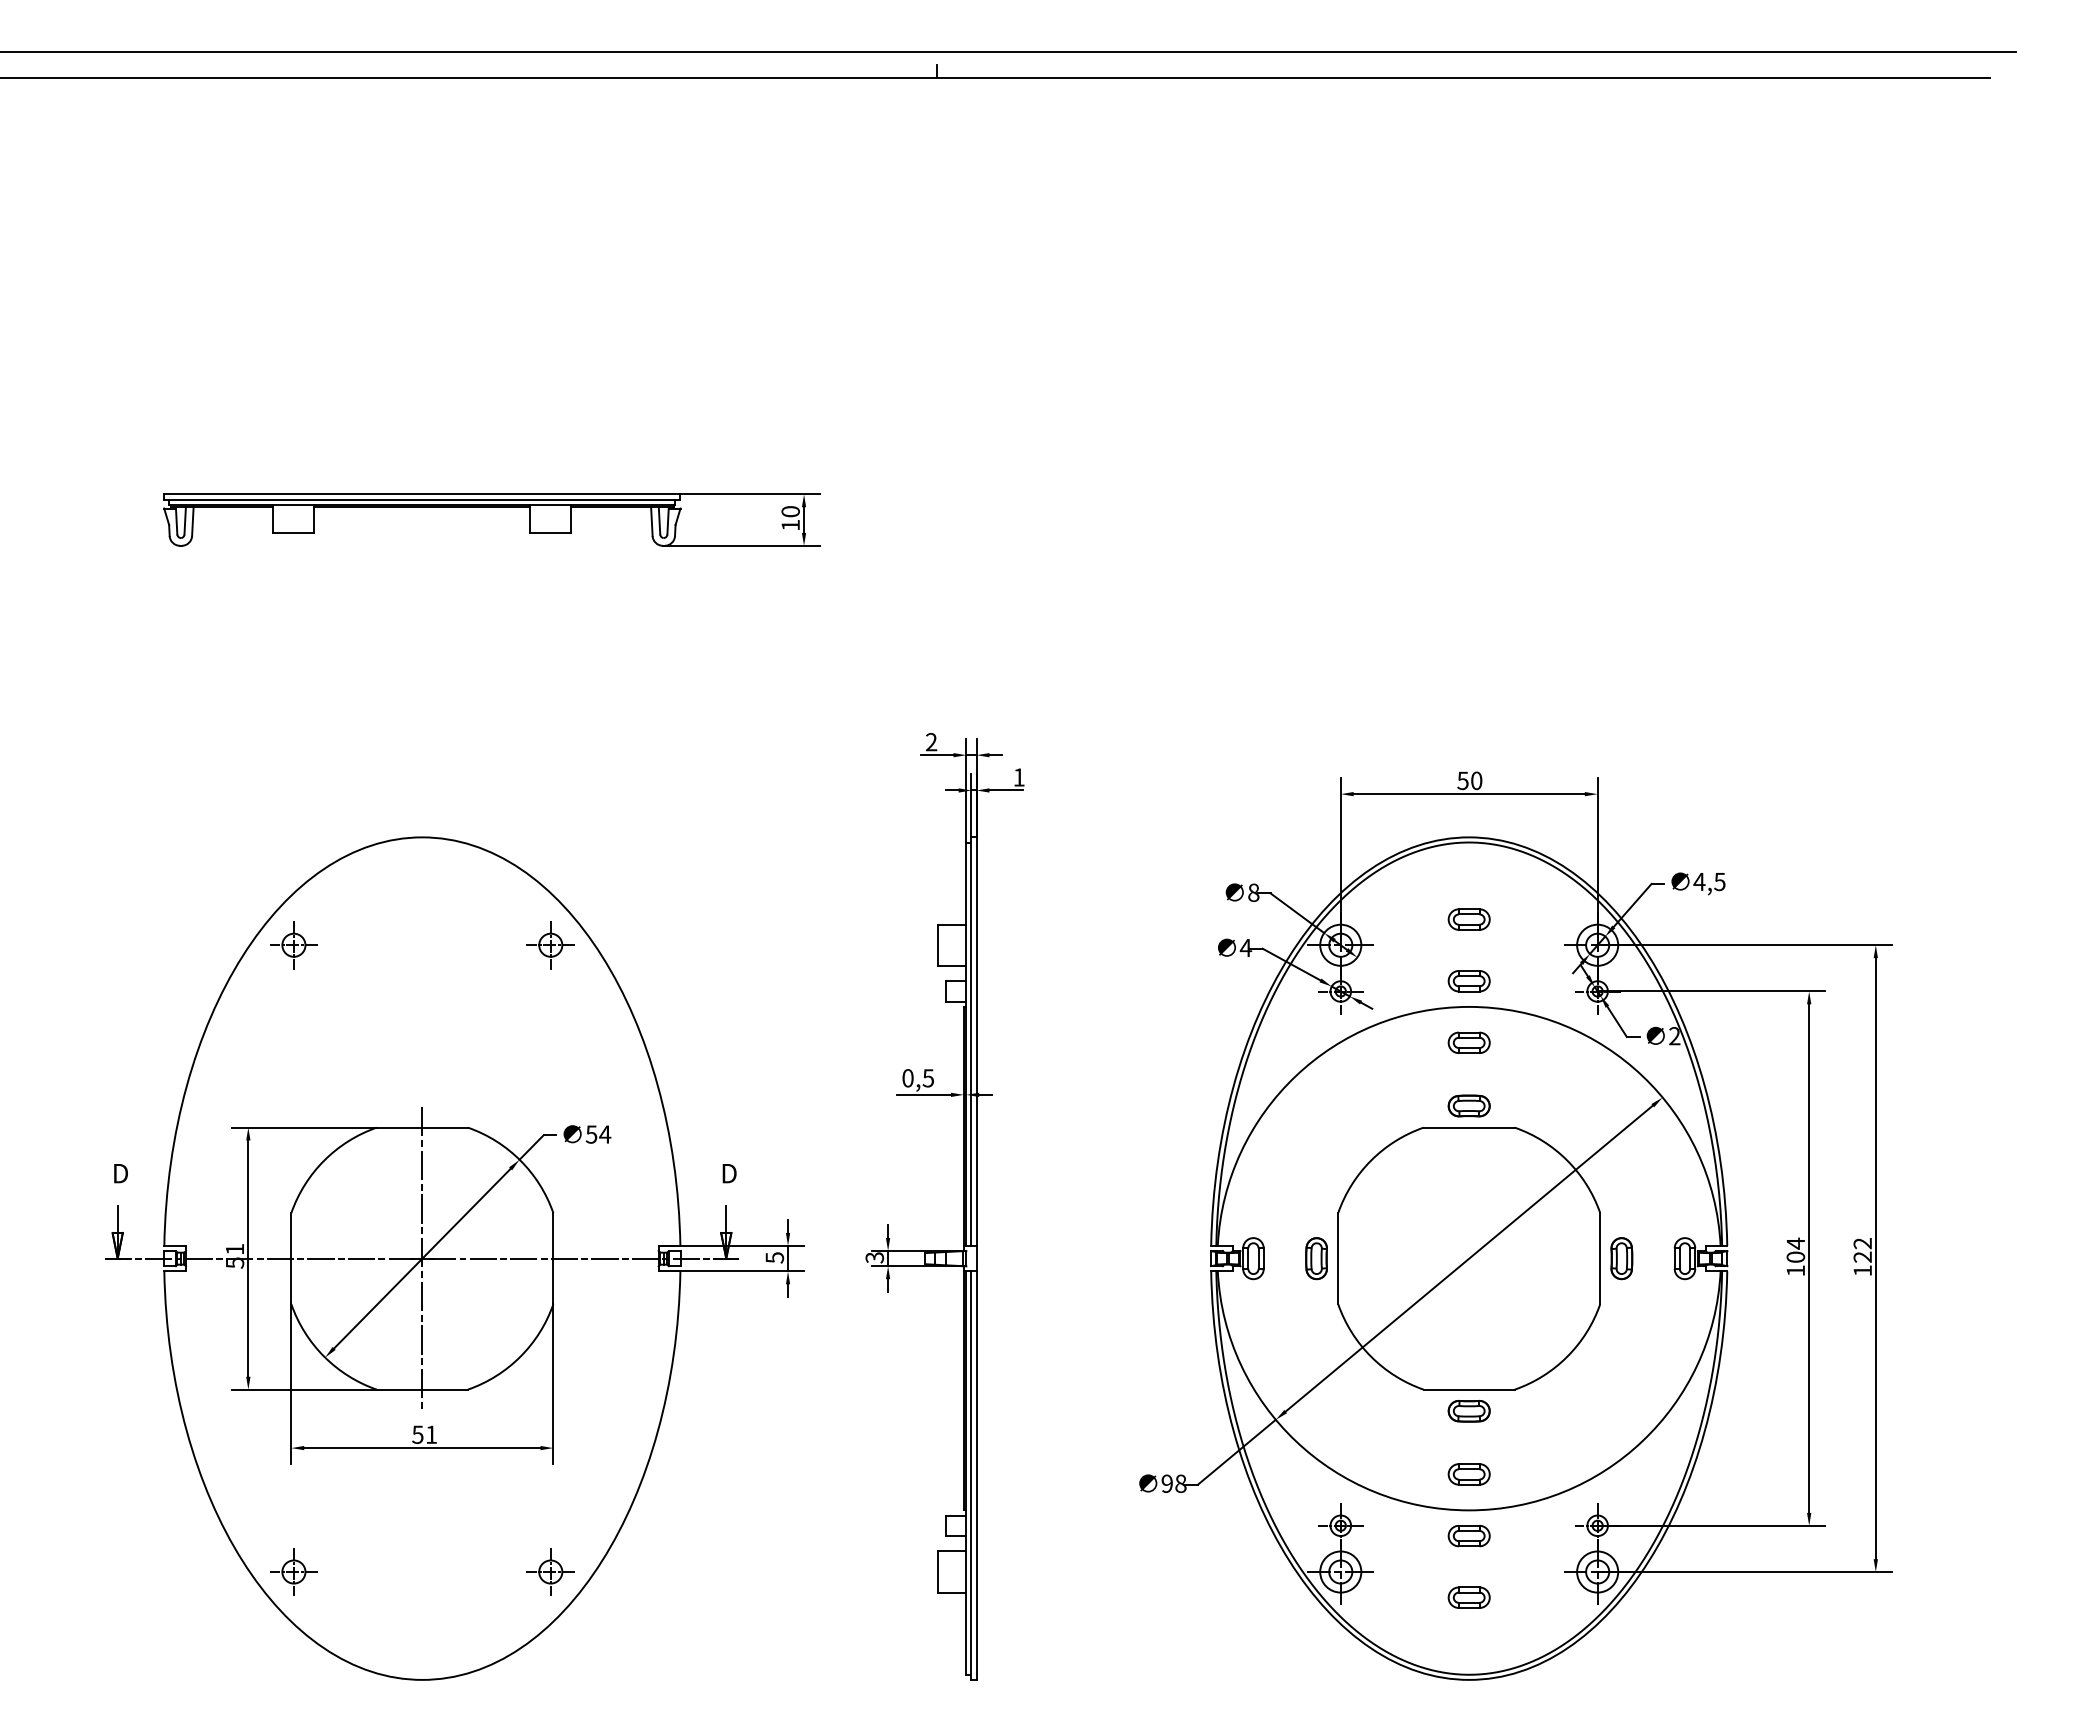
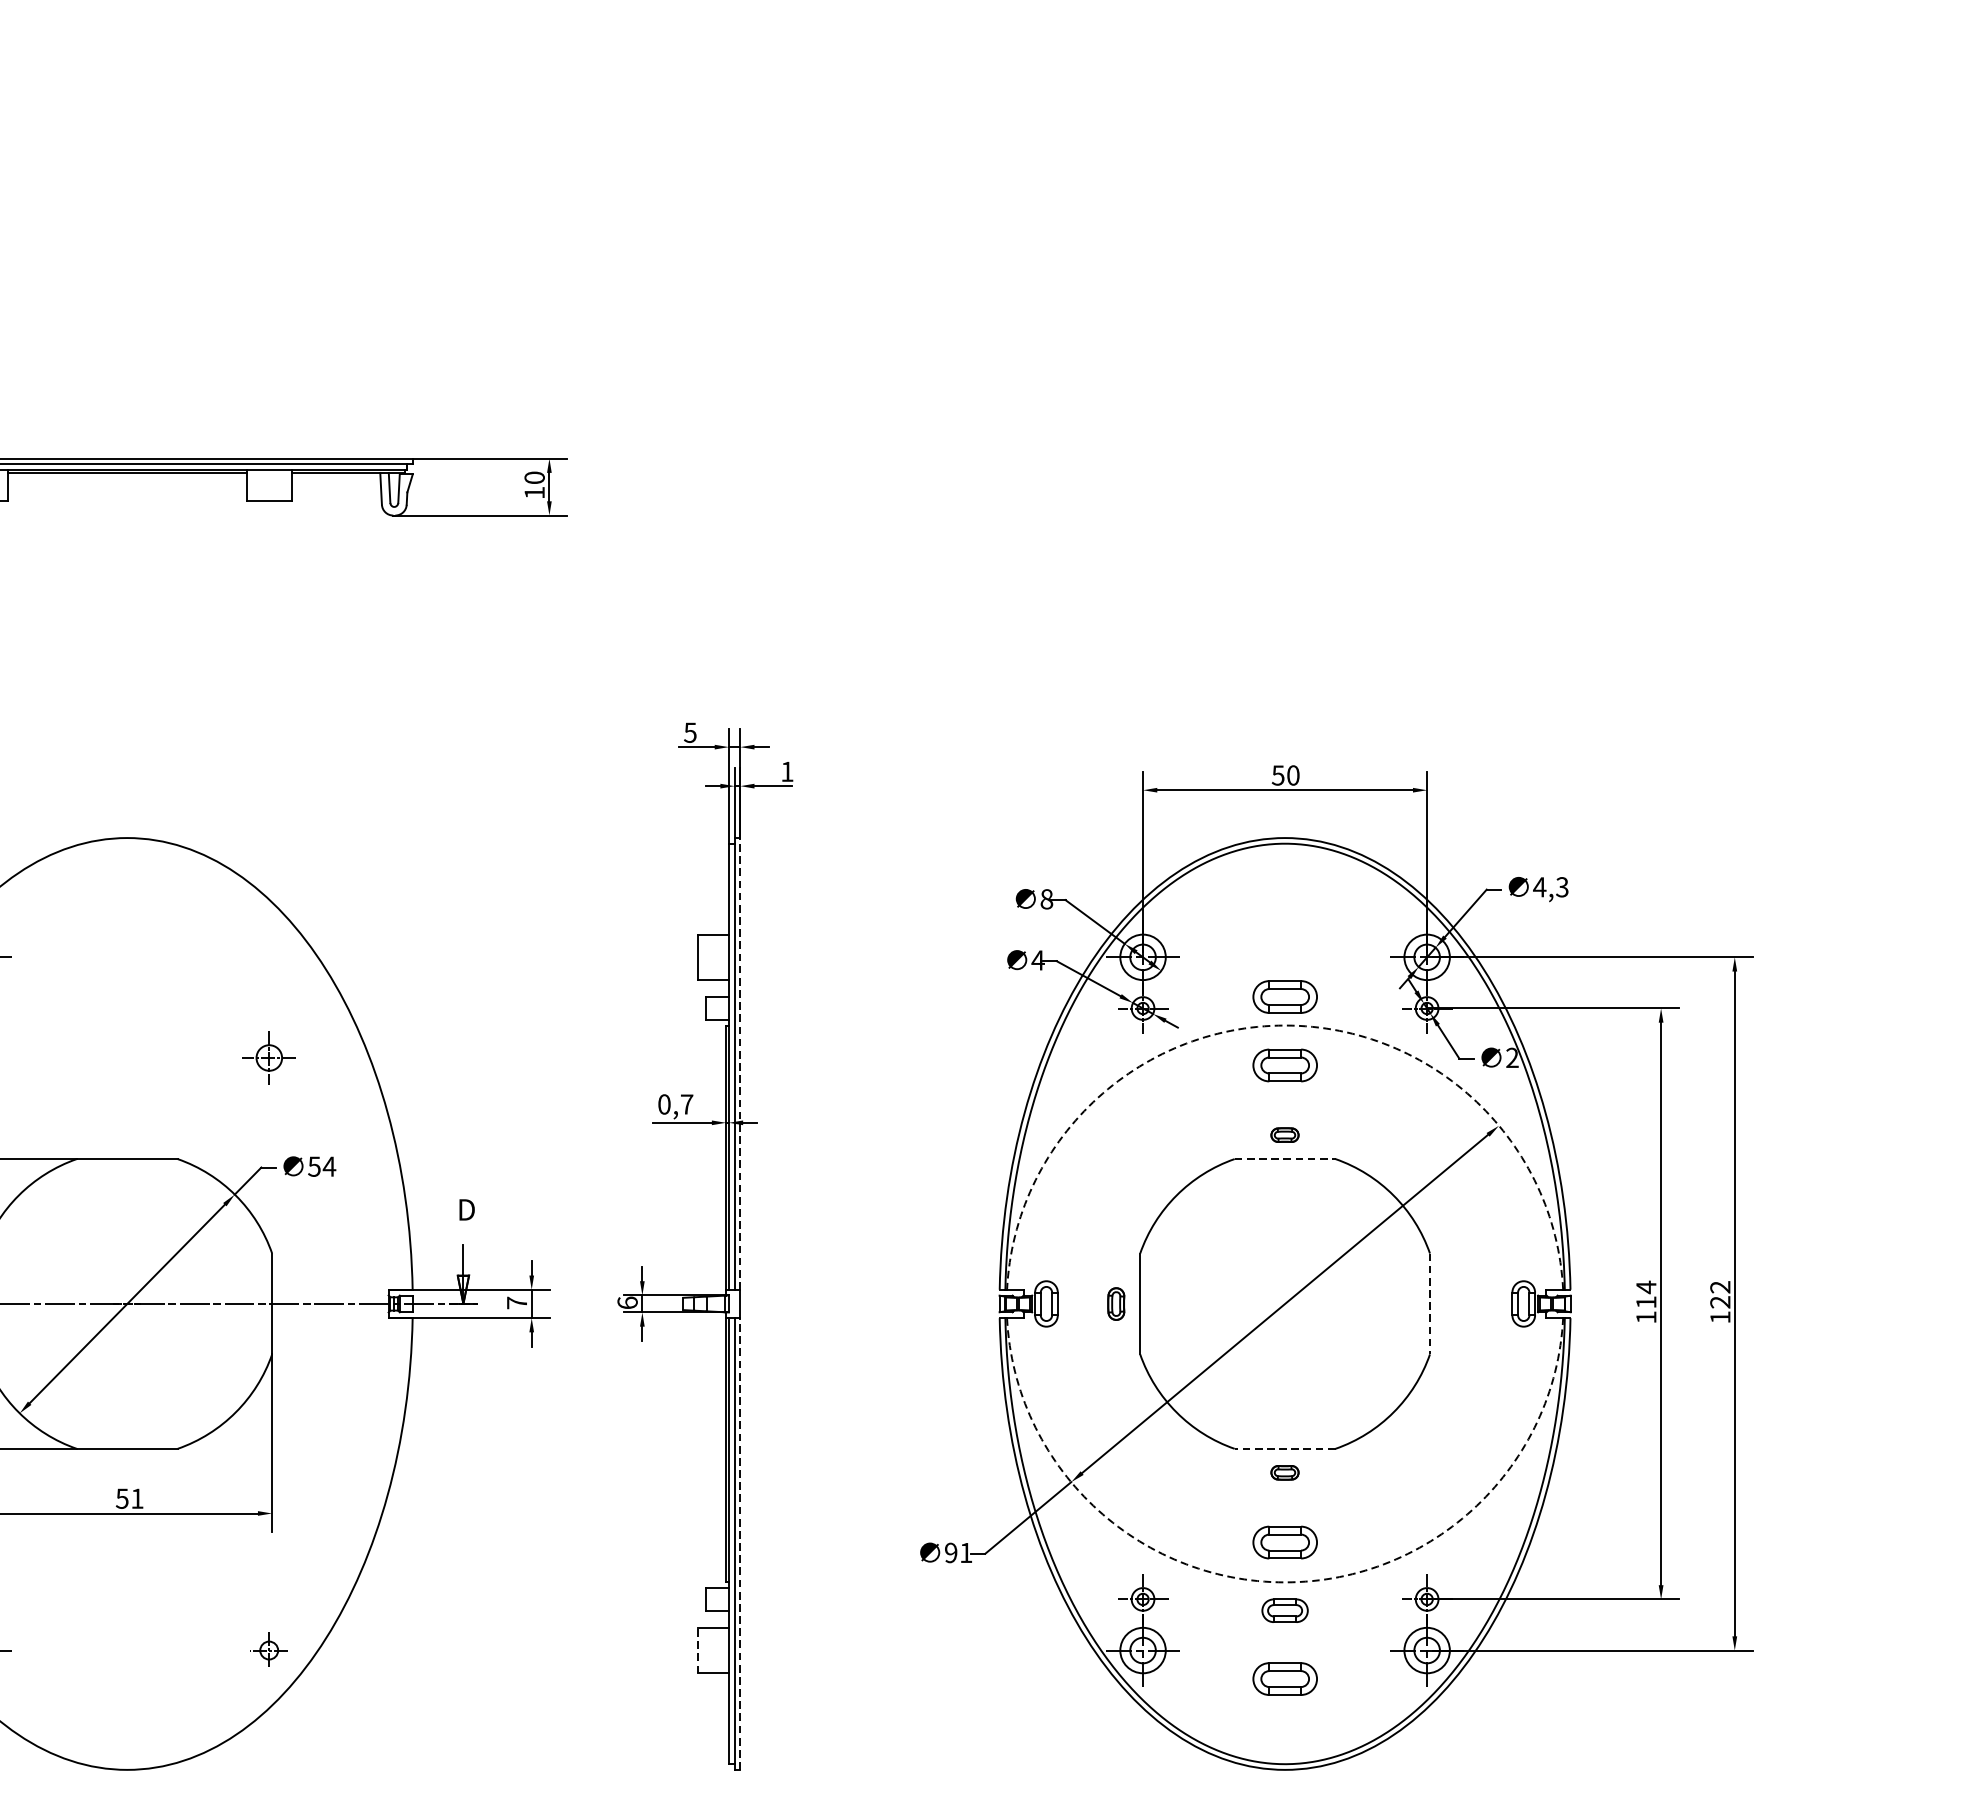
text: (931, 742) -> (690, 733), 2 -> 5
text: (1719, 881) -> (1561, 886), 4,5 -> 4,3
part: (1468, 919) -> (1284, 928), removed
part: (550, 945) -> (268, 1058), moved
part: (1468, 981) -> (1284, 997), size x1.4
arc: (1469, 1006) -> (1285, 1025), solid -> dashed
line: (976, 1041) -> (740, 1063), solid -> dashed
part: (1468, 1042) -> (1284, 1064), size x1.4
text: (928, 1078) -> (687, 1104), 0,5 -> 0,7
part: (1468, 1105) -> (1284, 1134), size x0.6
line: (1469, 1127) -> (1285, 1158), solid -> dashed
text: (1795, 1256) -> (1645, 1301), 104 -> 114
text: (774, 1257) -> (516, 1302), 5 -> 7
text: (874, 1257) -> (627, 1302), 3 -> 6
line: (422, 1258) -> (127, 1303), removed
part: (1316, 1258) -> (1116, 1303), size x0.7
line: (1600, 1258) -> (1430, 1303), solid -> dashed
part: (1621, 1258) -> (1453, 1303), removed
line: (1469, 1389) -> (1285, 1448), solid -> dashed
part: (1468, 1411) -> (1284, 1473), size x0.6
part: (1468, 1474) -> (1284, 1542), size x1.4
line: (976, 1475) -> (740, 1543), solid -> dashed
text: (1180, 1483) -> (965, 1552), 98 -> 91
arc: (1469, 1510) -> (1285, 1582), solid -> dashed
part: (550, 1571) -> (268, 1649), size x0.7
line: (938, 1572) -> (698, 1651), solid -> dashed
part: (1468, 1597) -> (1284, 1678), size x1.4

